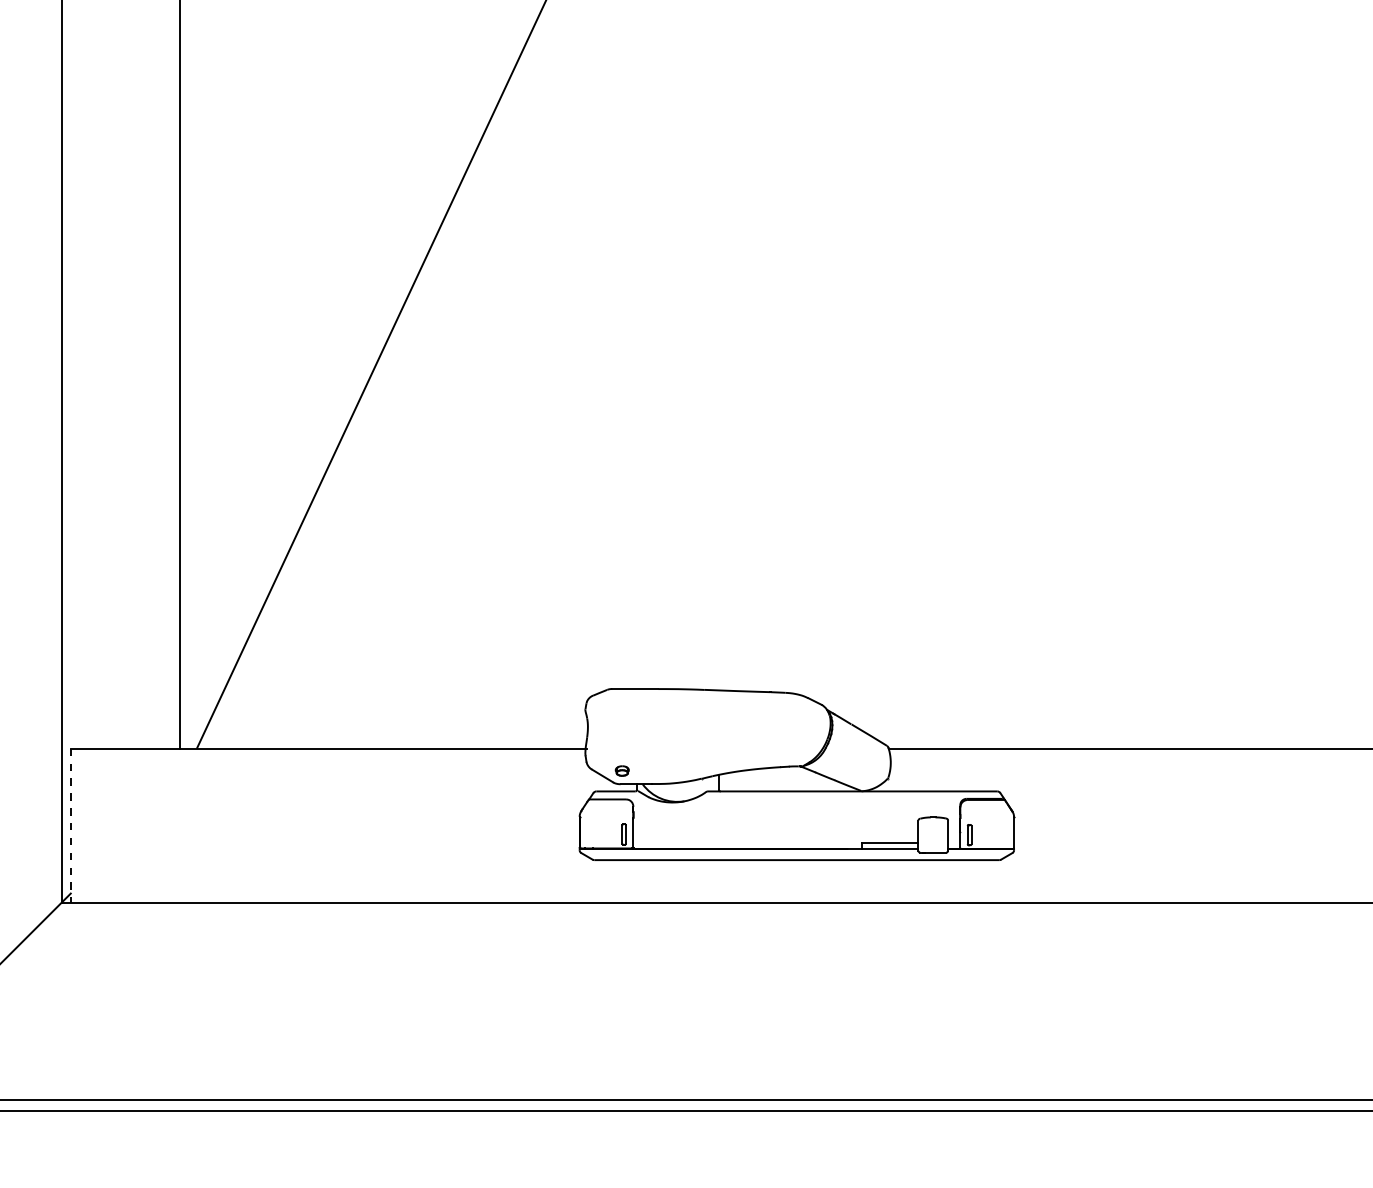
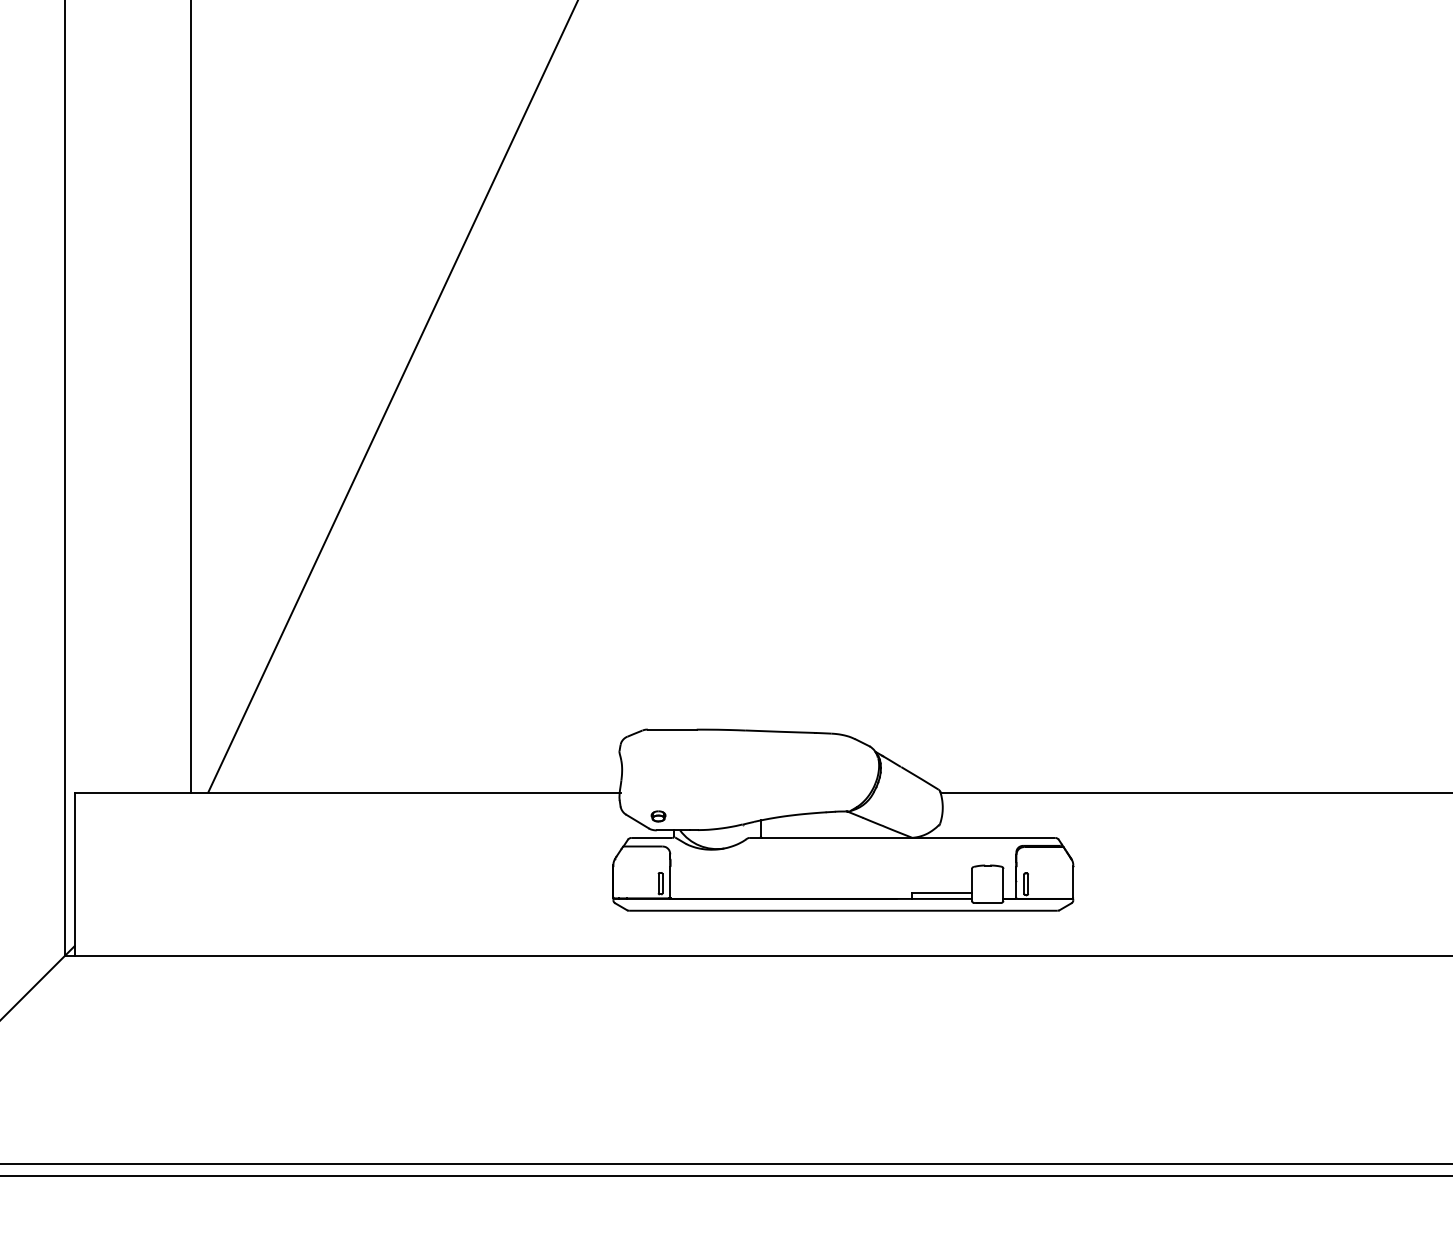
line: (70, 825) -> (74, 874), dashed -> solid

